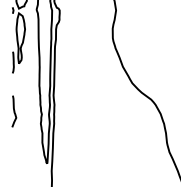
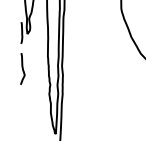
curve: (14, 111) -> (22, 68), moved

